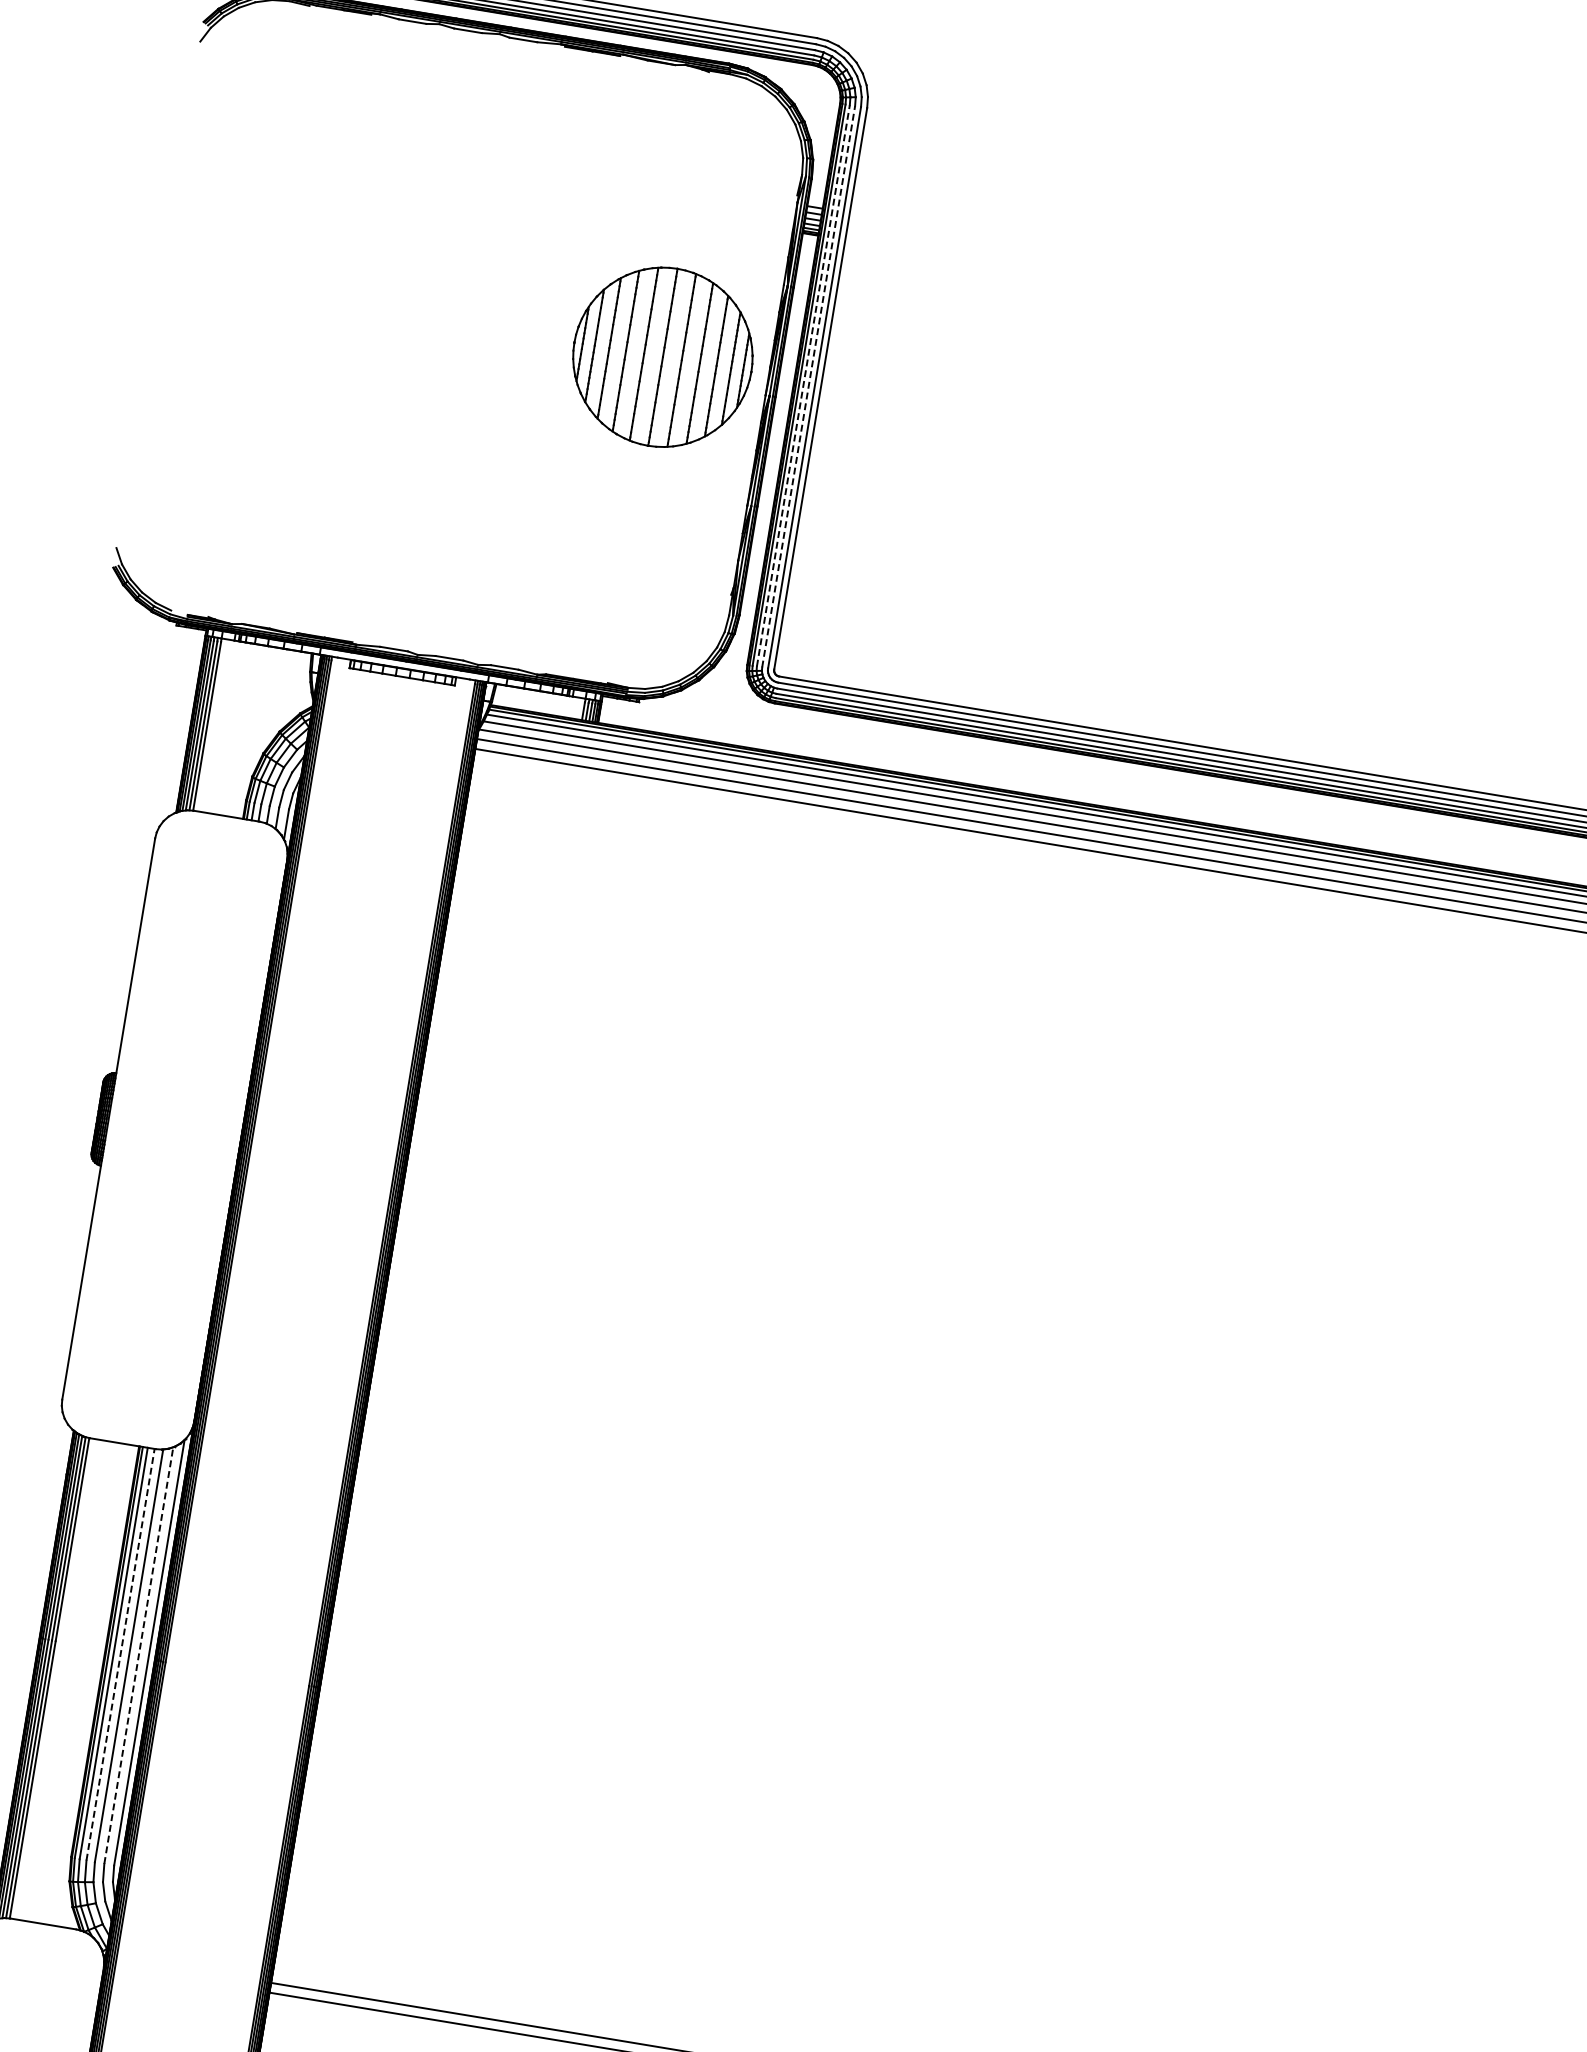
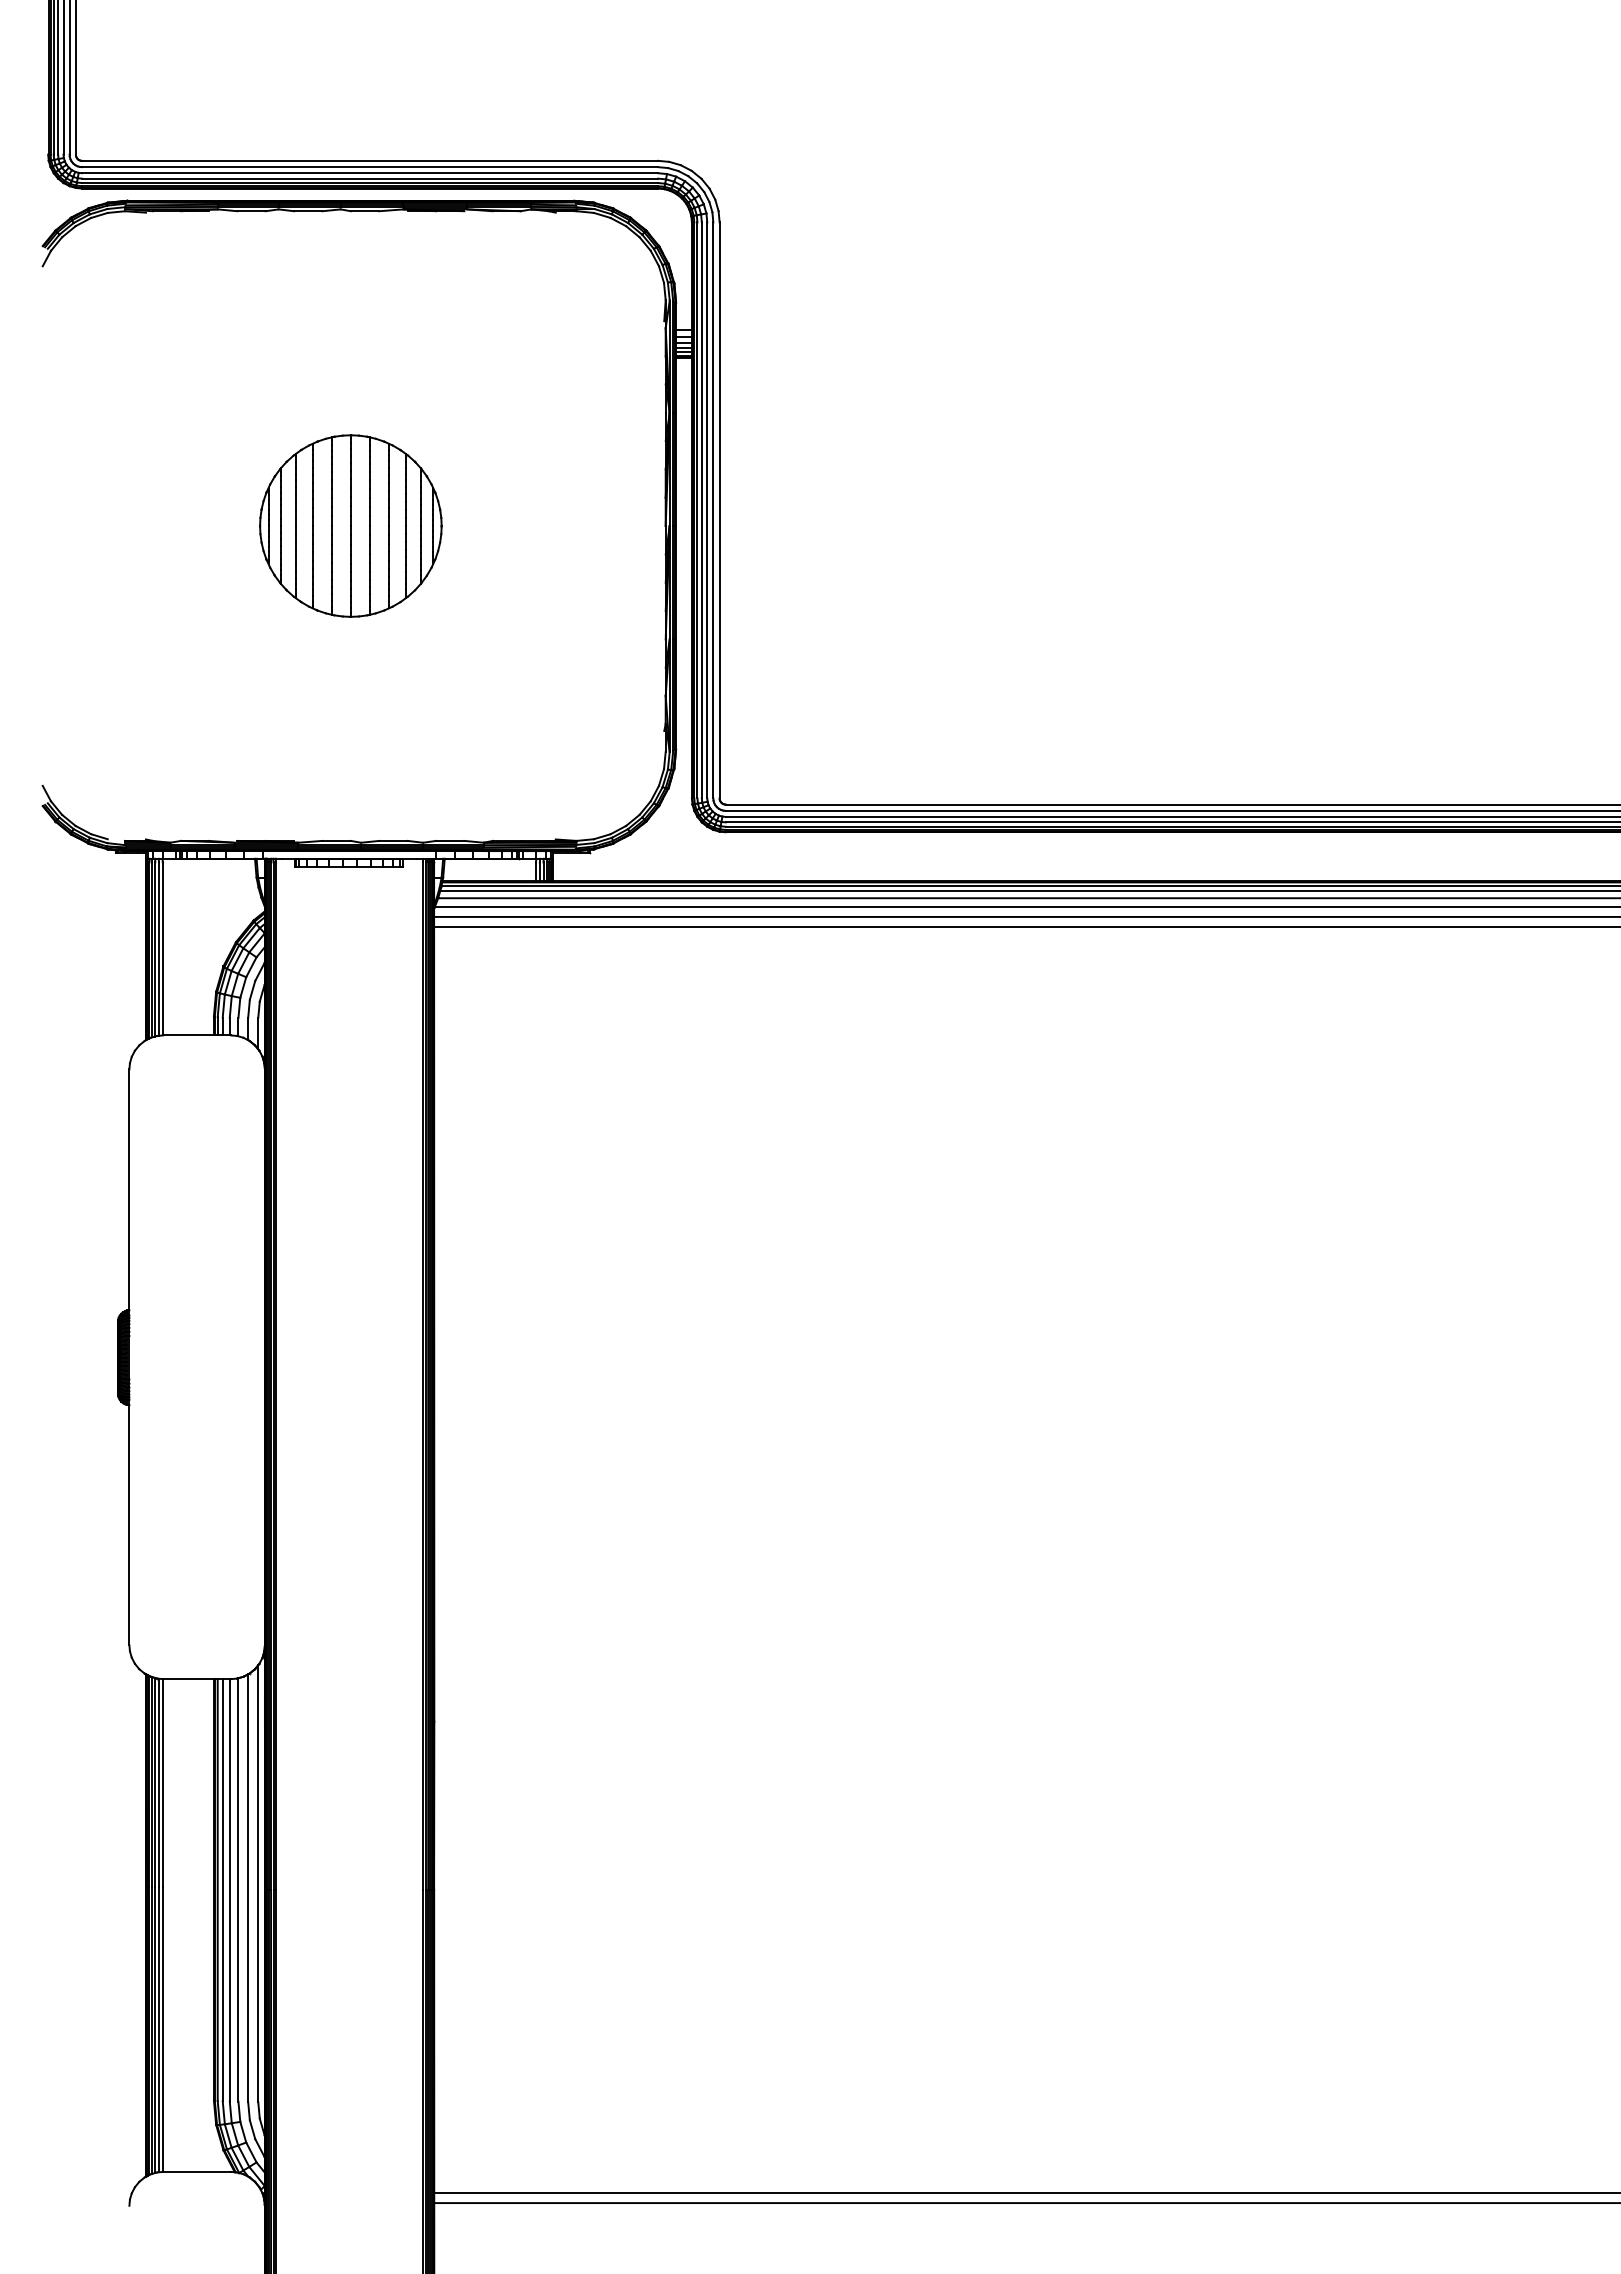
part: (662, 356) -> (350, 525), moved
line: (803, 385) -> (701, 510), dashed -> solid
line: (808, 386) -> (707, 510), dashed -> solid
line: (120, 1653) -> (229, 1889), dashed -> solid
line: (139, 1656) -> (248, 1888), dashed -> solid

